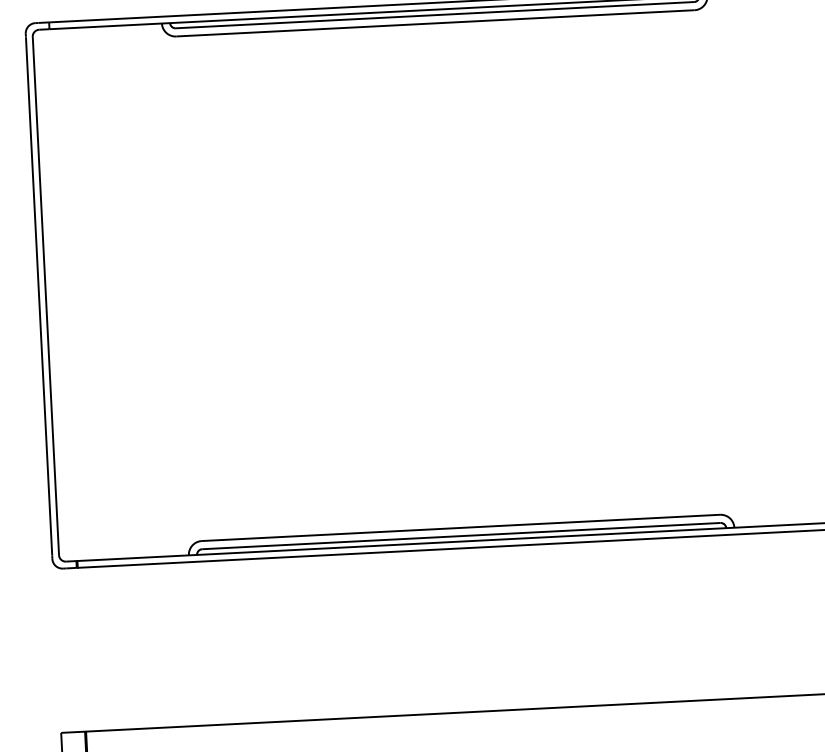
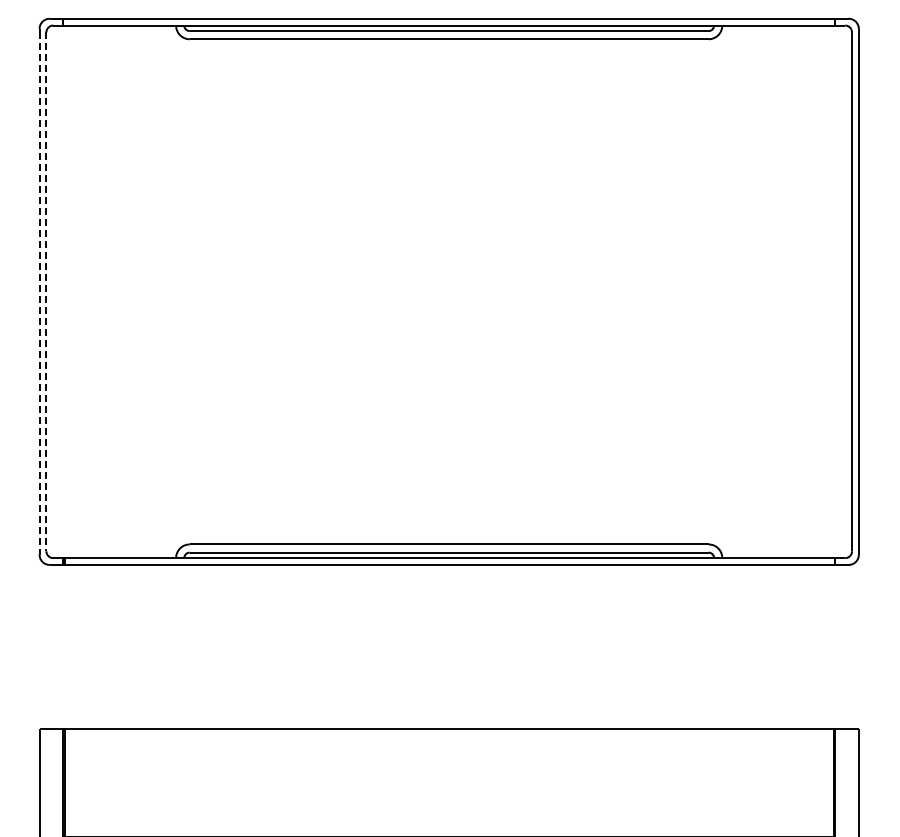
line: (46, 296) -> (46, 292), solid -> dashed
line: (39, 297) -> (39, 292), solid -> dashed

